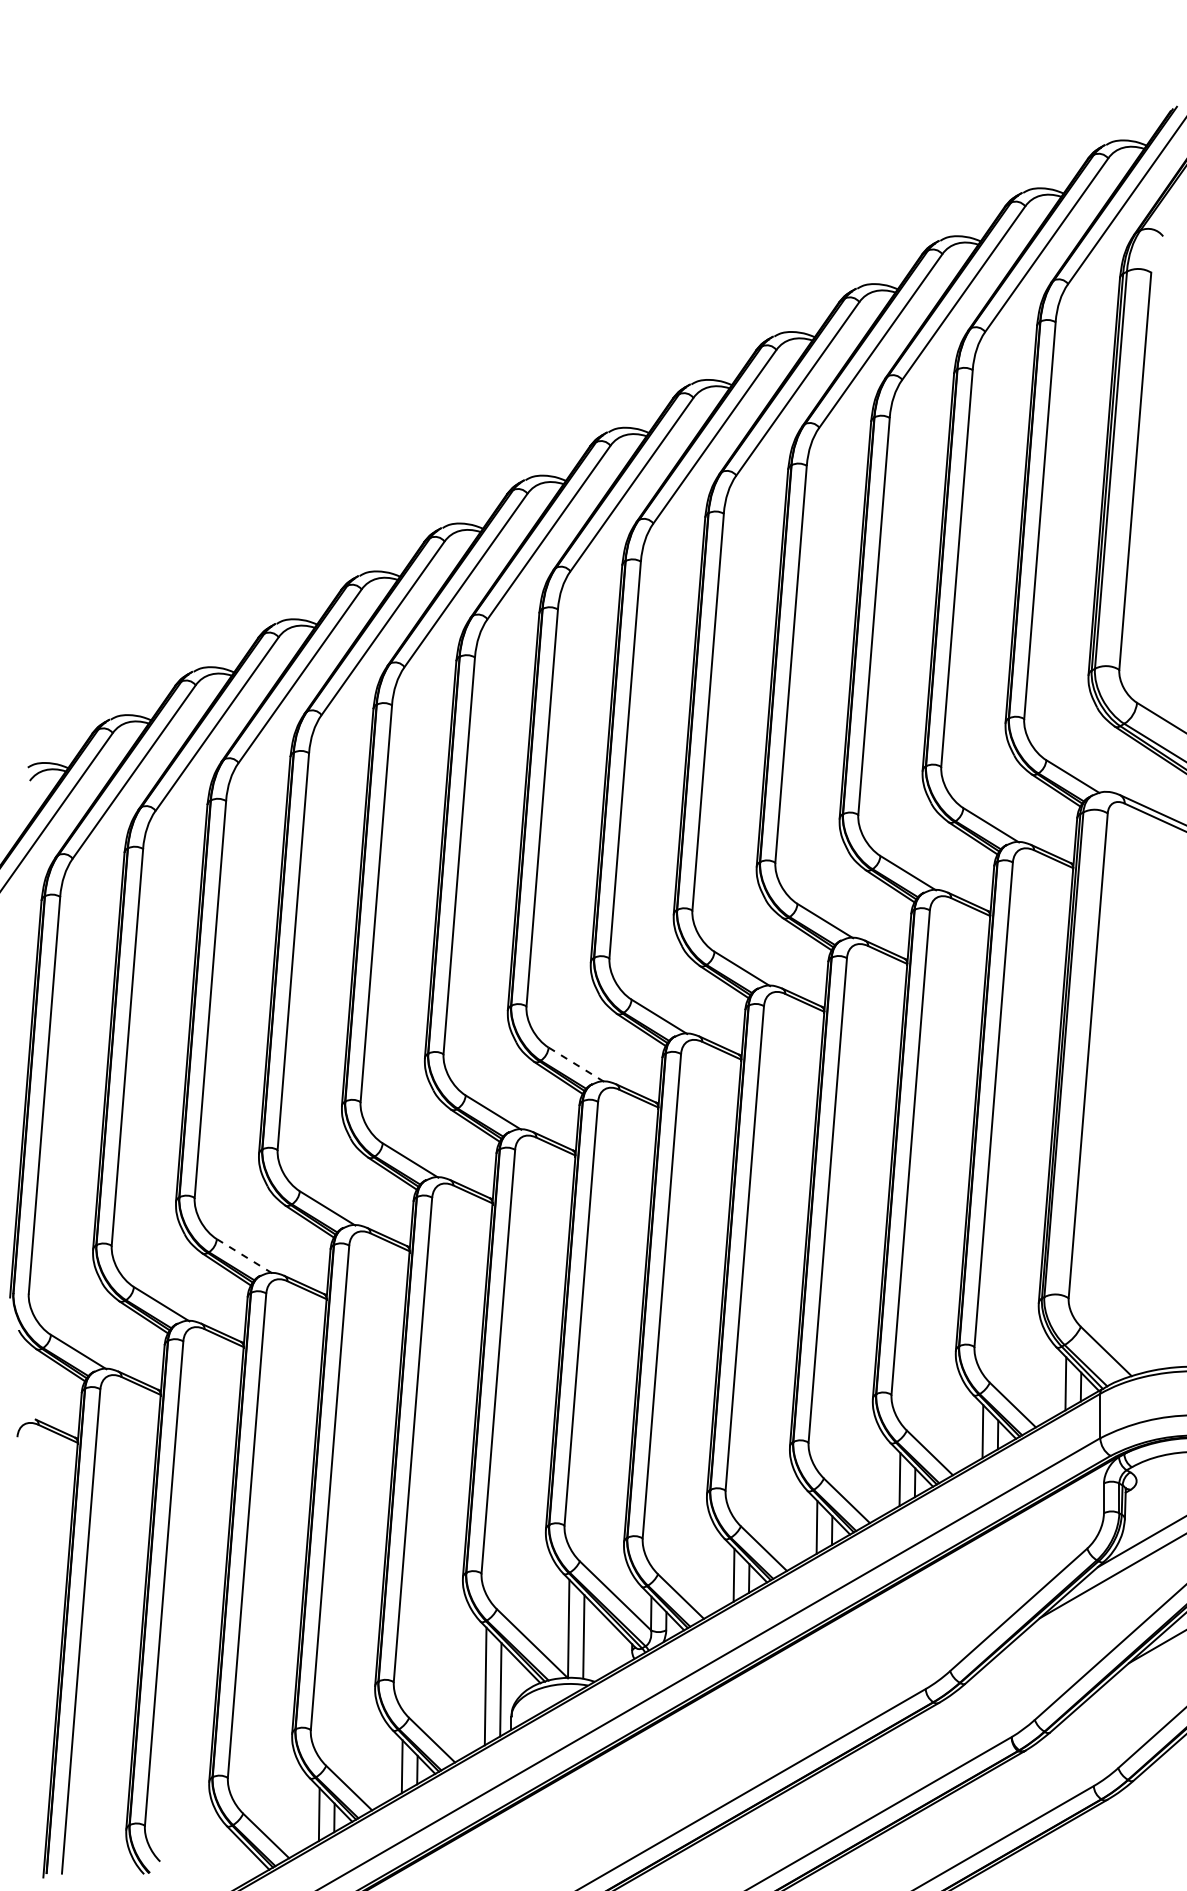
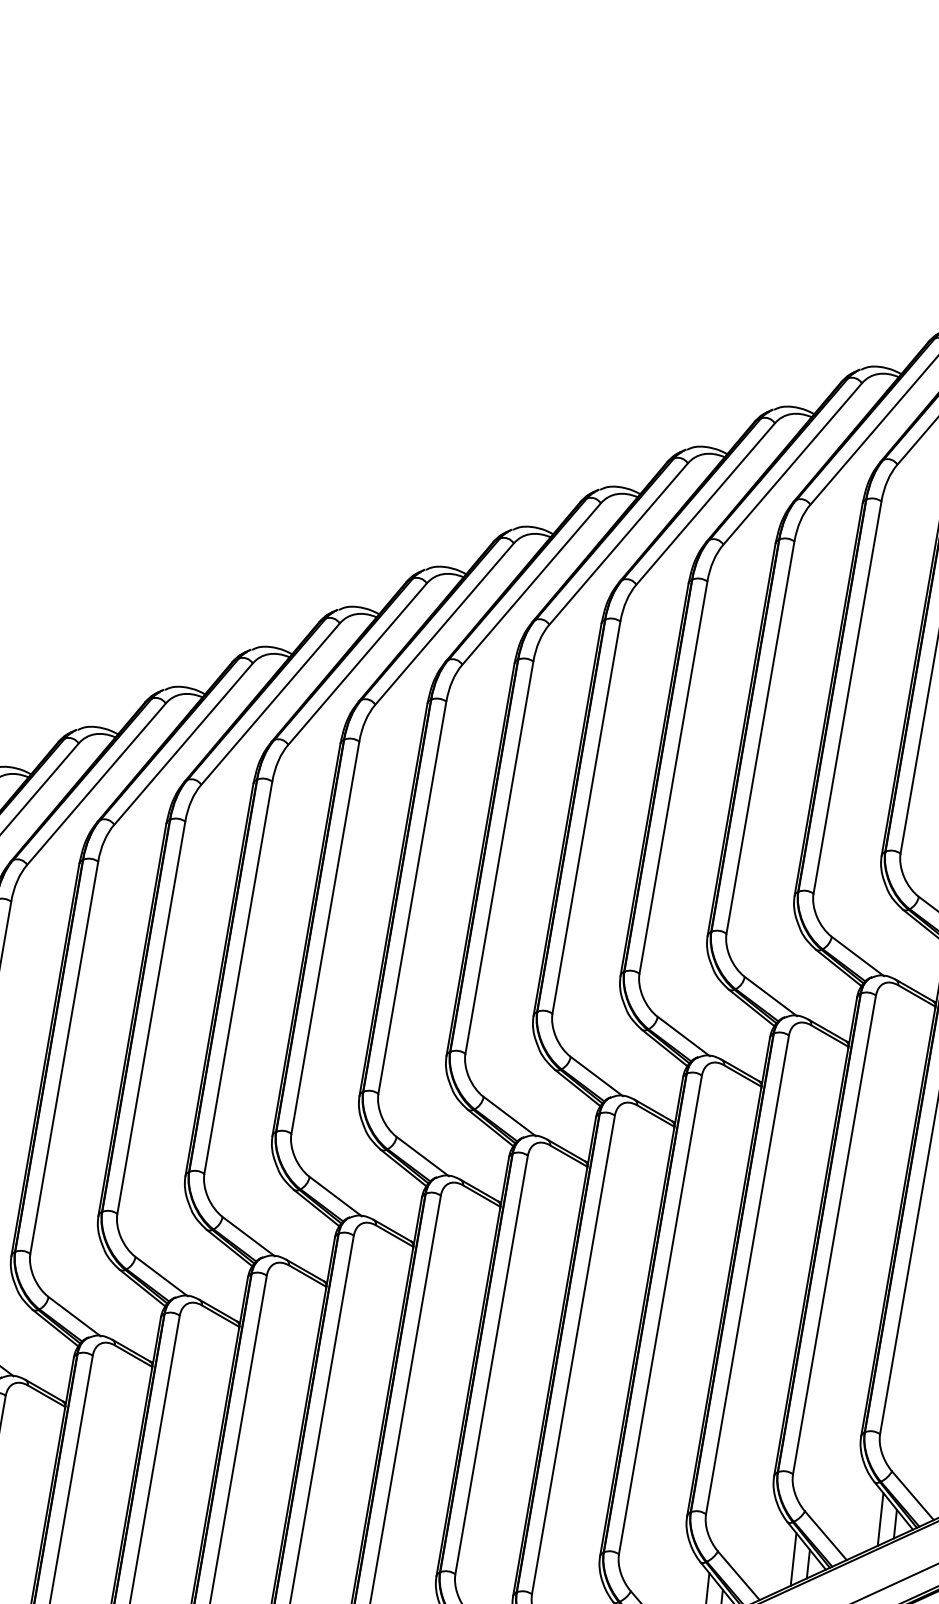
line: (576, 1064) -> (509, 1116), dashed -> solid
line: (244, 1256) -> (161, 1276), dashed -> solid

